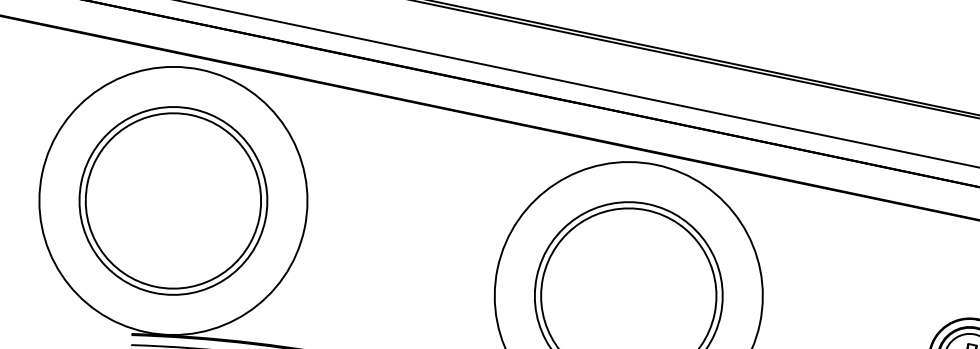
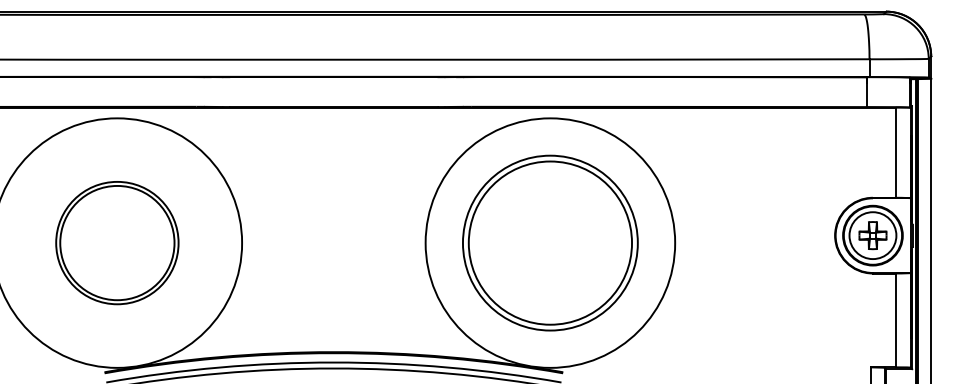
part: (173, 200) -> (117, 242), size x0.7

